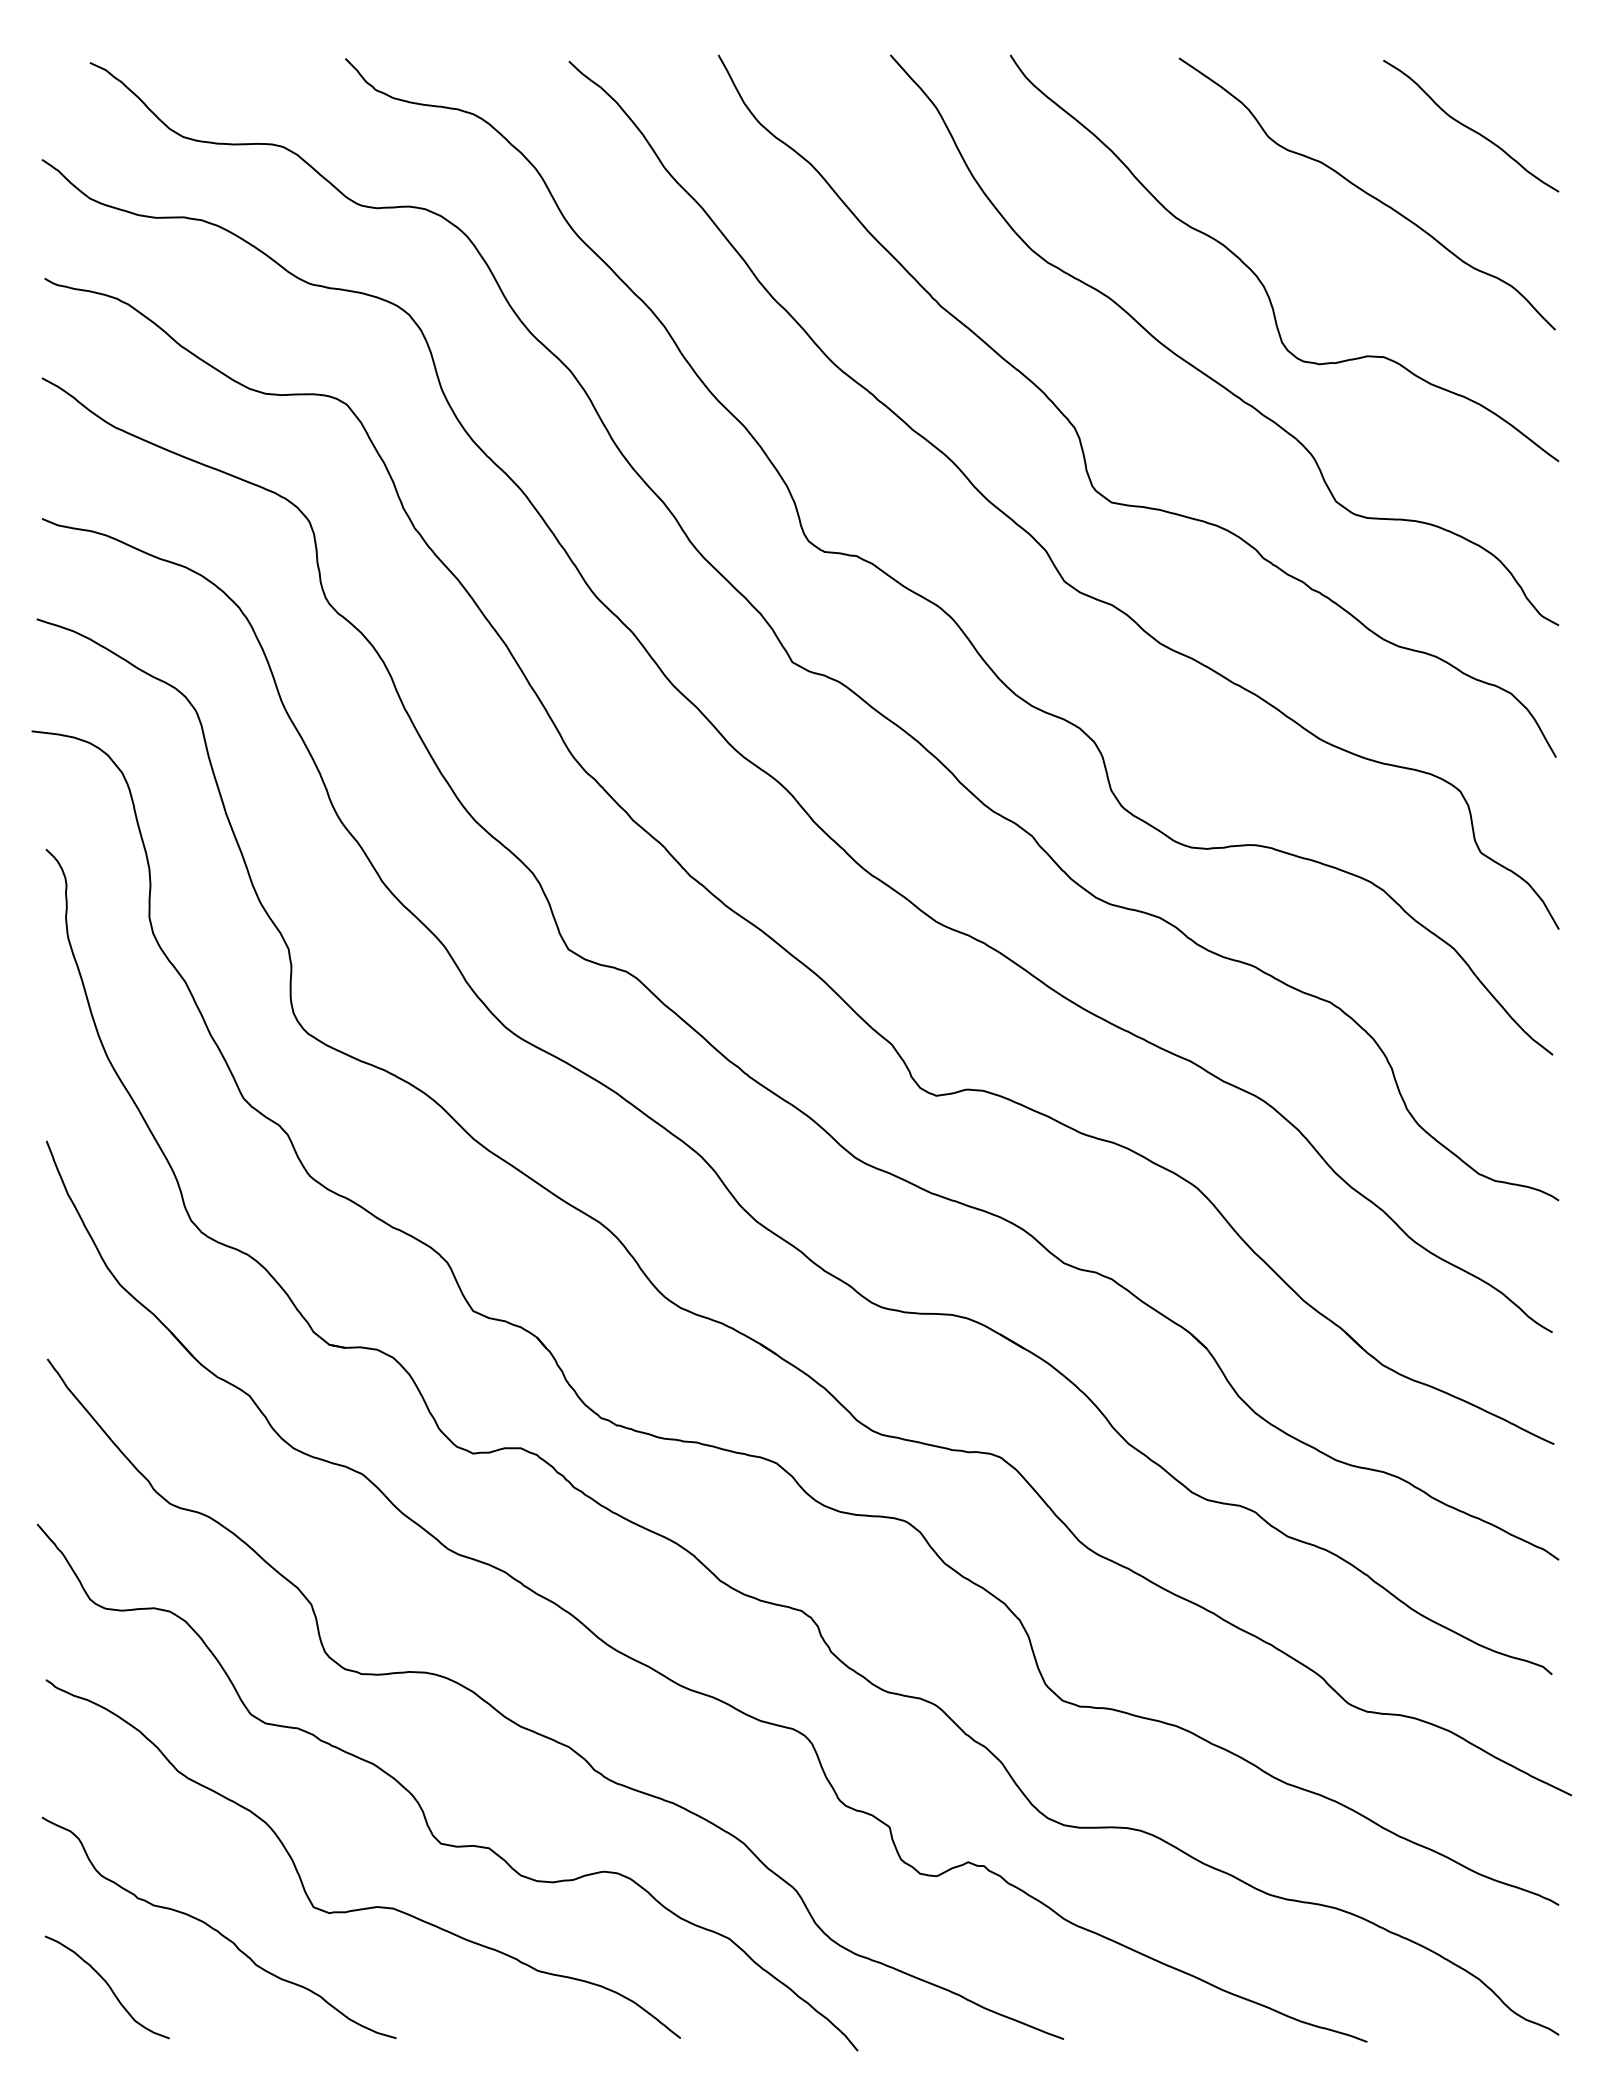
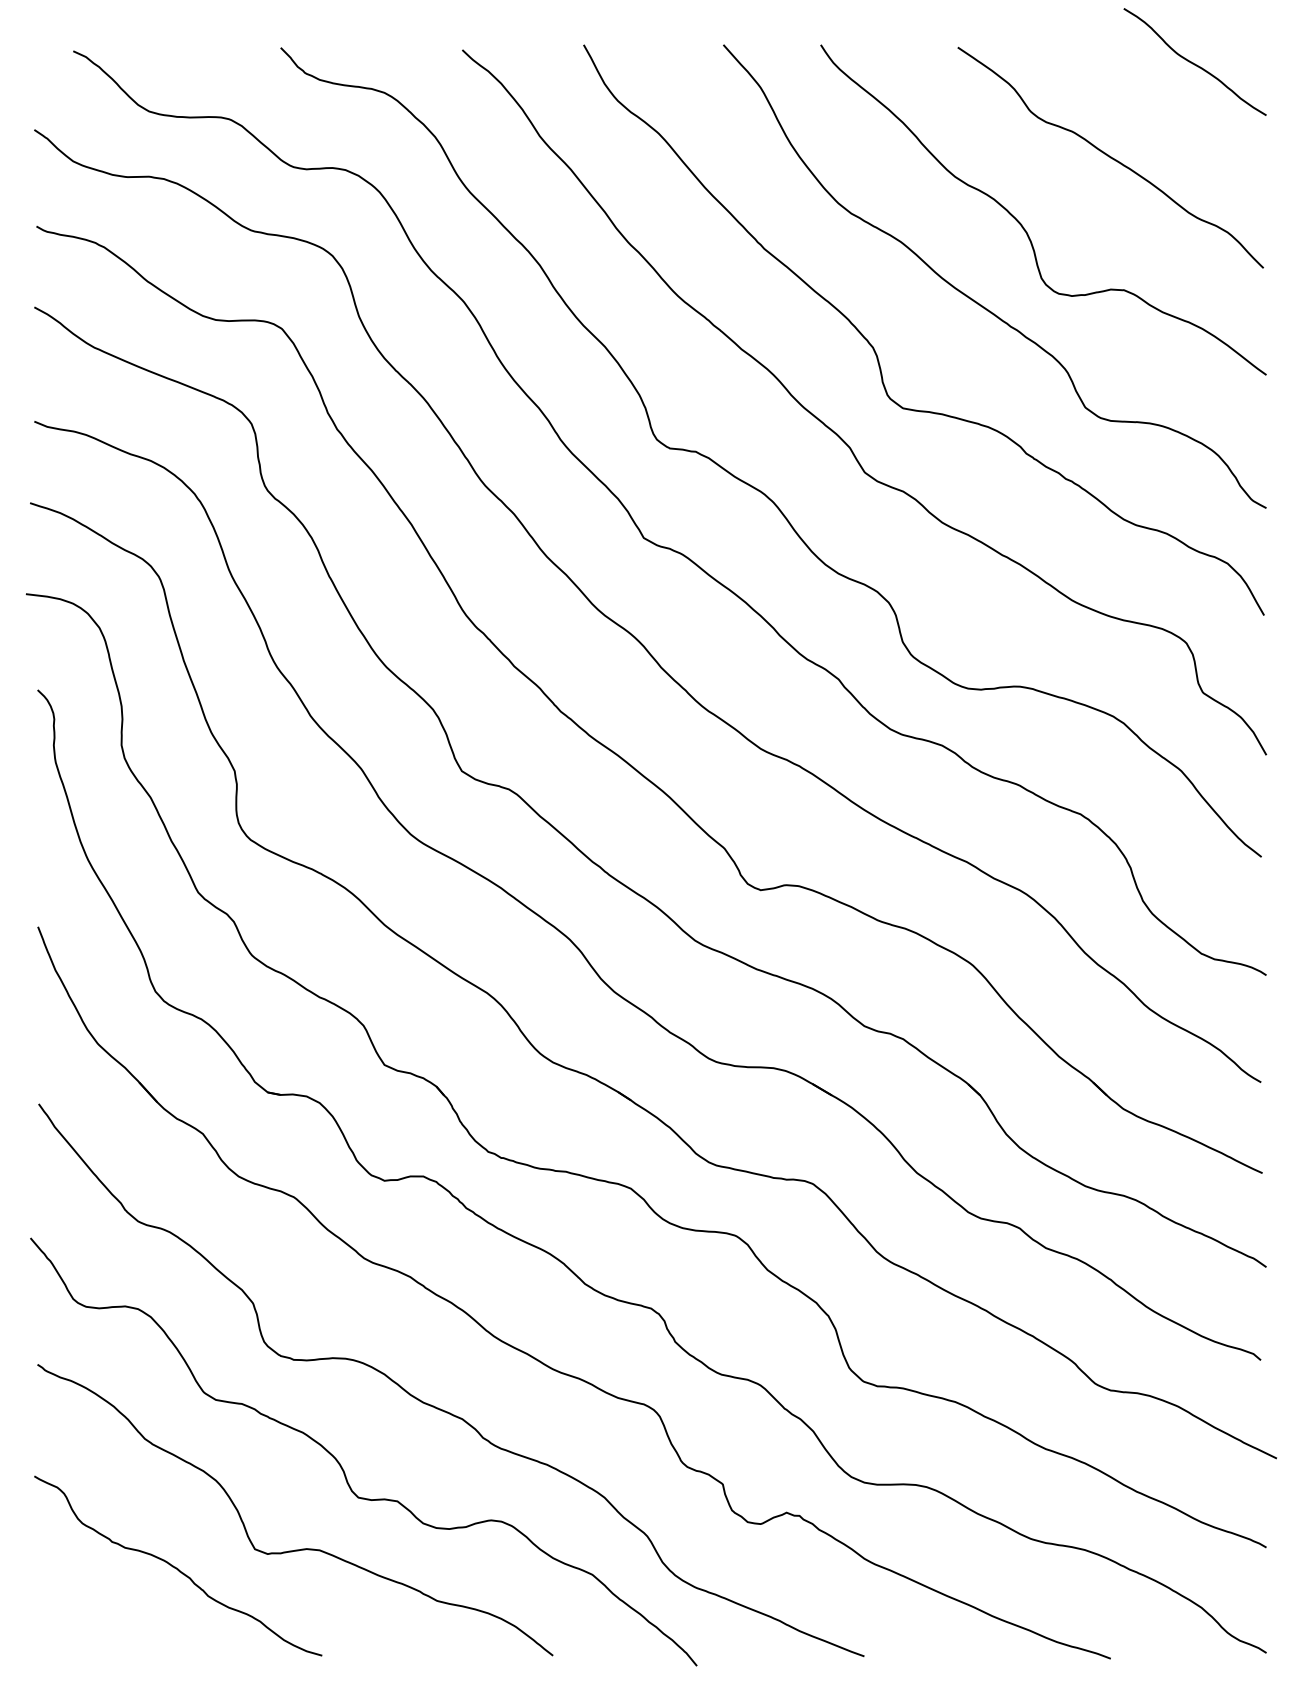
curve: (1470, 127) -> (1194, 63), moved
curve: (107, 1985) -> (87, 1612), removed

